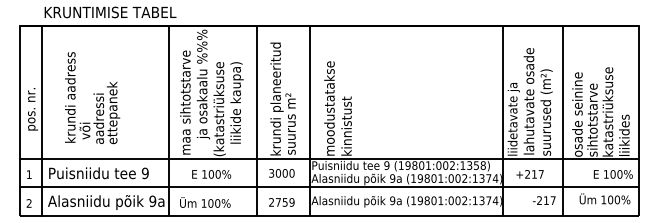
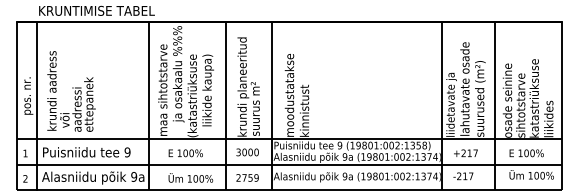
text: (92, 98) -> (71, 91), moved
text: (612, 174) -> (526, 153), moved
text: (544, 200) -> (463, 176), moved
text: (205, 202) -> (191, 178), moved

